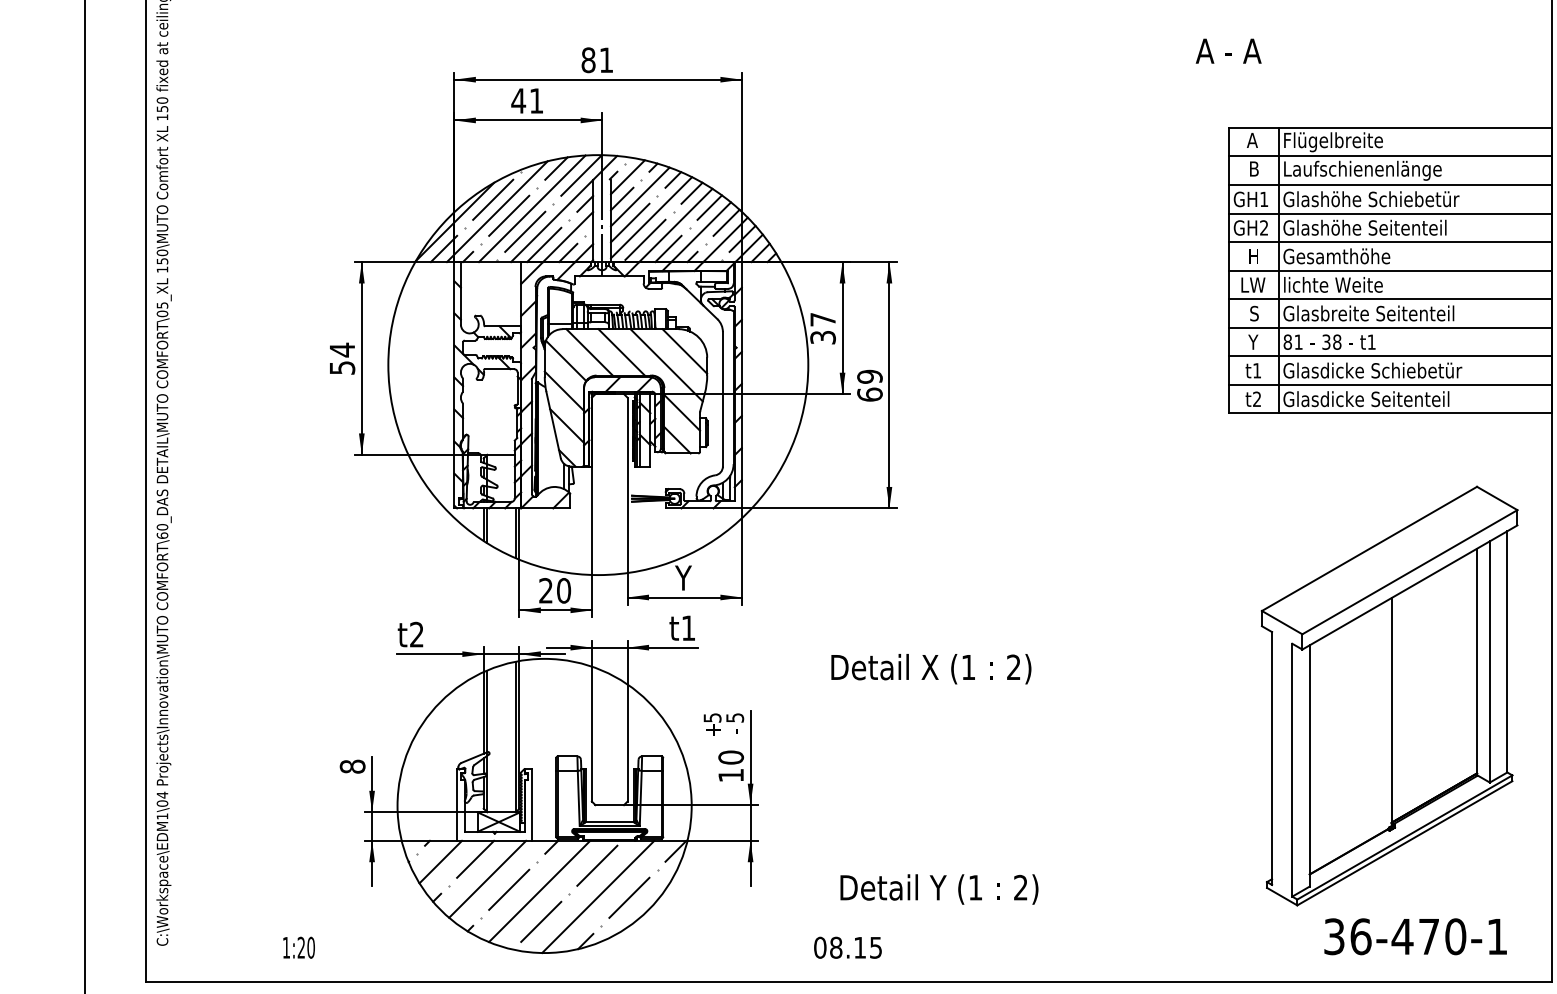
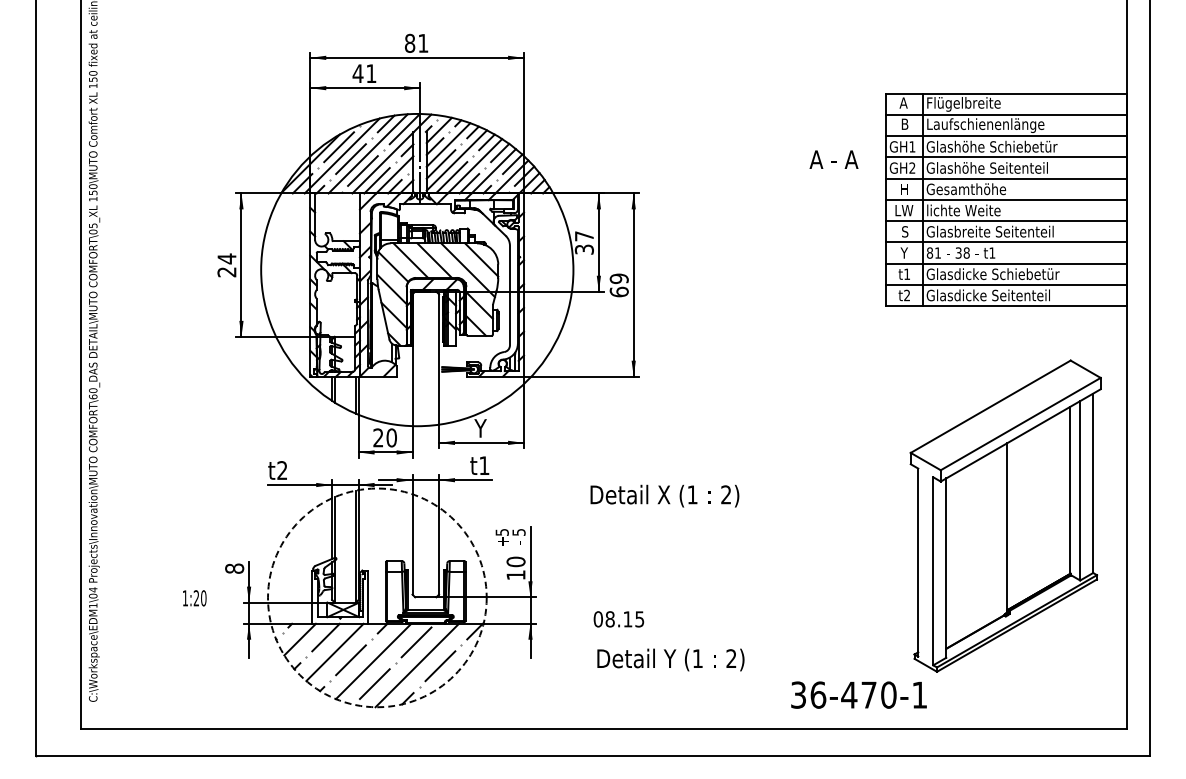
text: (1228, 50) -> (833, 159), moved
text: (341, 368) -> (226, 272), 54 -> 24
circle: (544, 805) -> (377, 597), solid -> dashed
text: (1414, 935) -> (858, 694), moved
text: (298, 947) -> (194, 598), moved
text: (847, 947) -> (618, 619), moved

